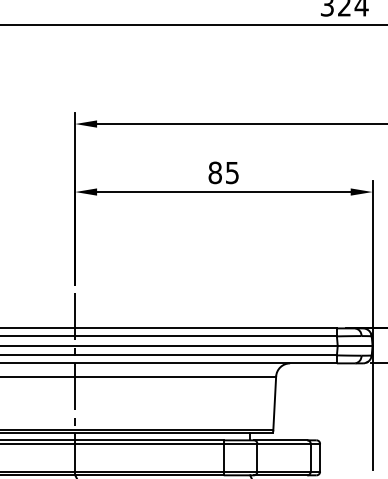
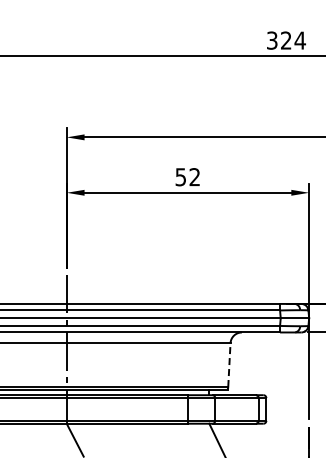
text: (223, 173) -> (187, 177), 85 -> 52
line: (274, 403) -> (229, 365), solid -> dashed

